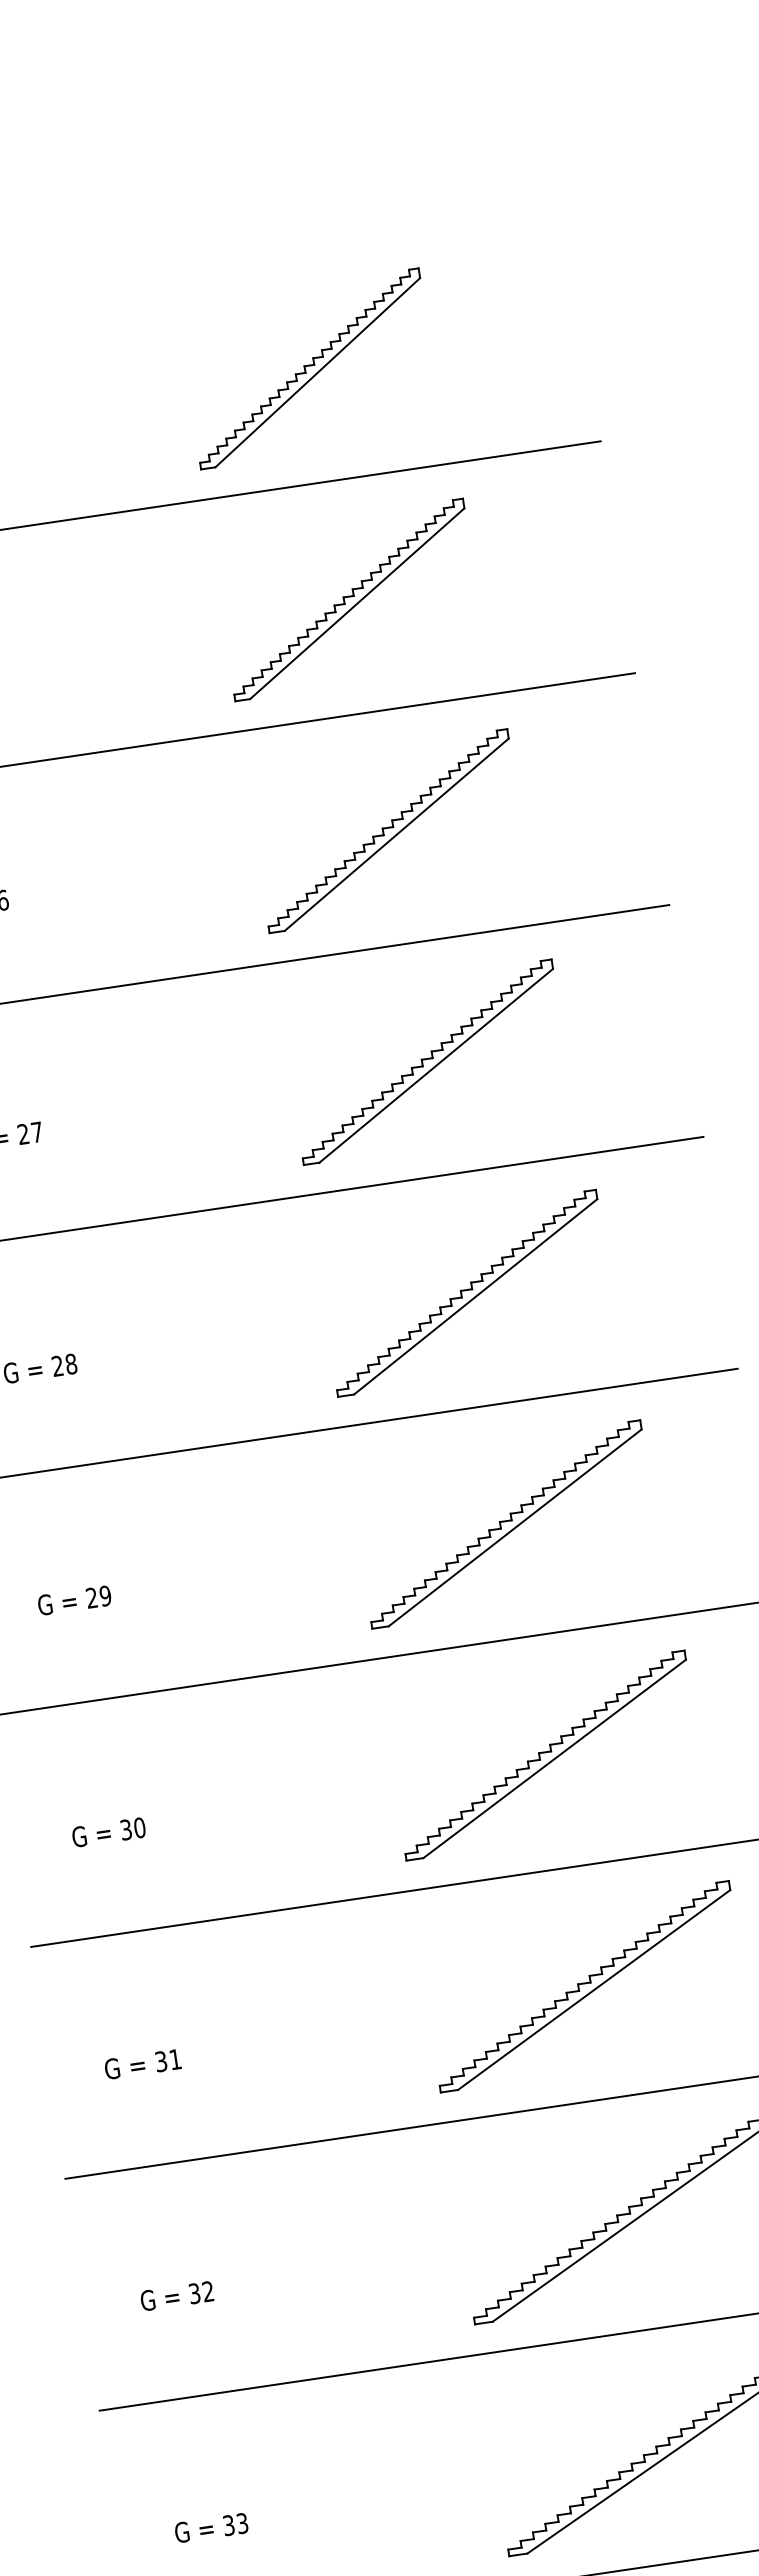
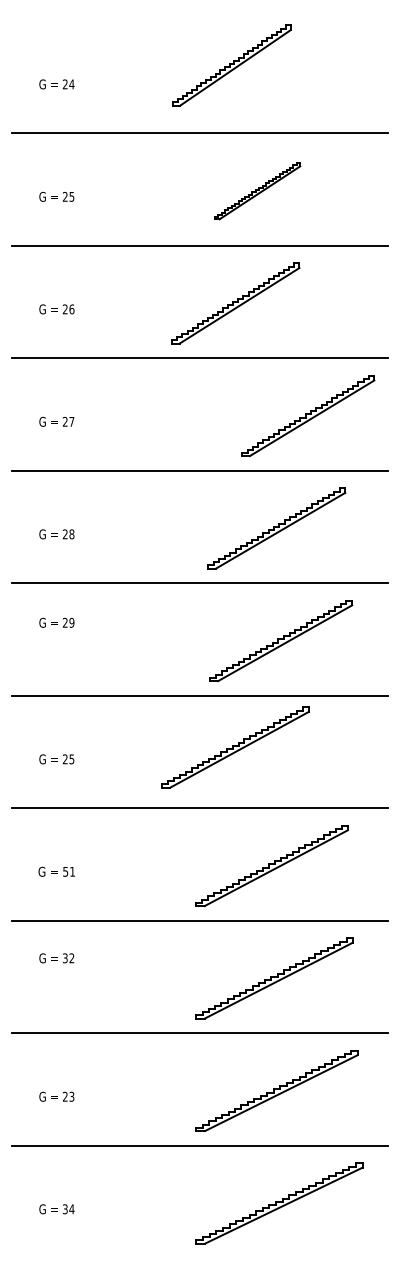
part: (308, 368) -> (231, 65), moved
part: (349, 600) -> (257, 191), size x0.7
part: (387, 831) -> (235, 303), moved
part: (428, 1063) -> (308, 416), moved
part: (466, 1293) -> (276, 528), moved
part: (506, 1523) -> (281, 640), moved
text: (73, 1599) -> (56, 622), moved
part: (545, 1755) -> (235, 747), moved
text: (132, 1829) -> (68, 759), 30 -> 25
text: (160, 2058) -> (65, 870), 31 -> 51
text: (176, 2296) -> (56, 958), moved
text: (229, 2524) -> (65, 1096), 33 -> 23

